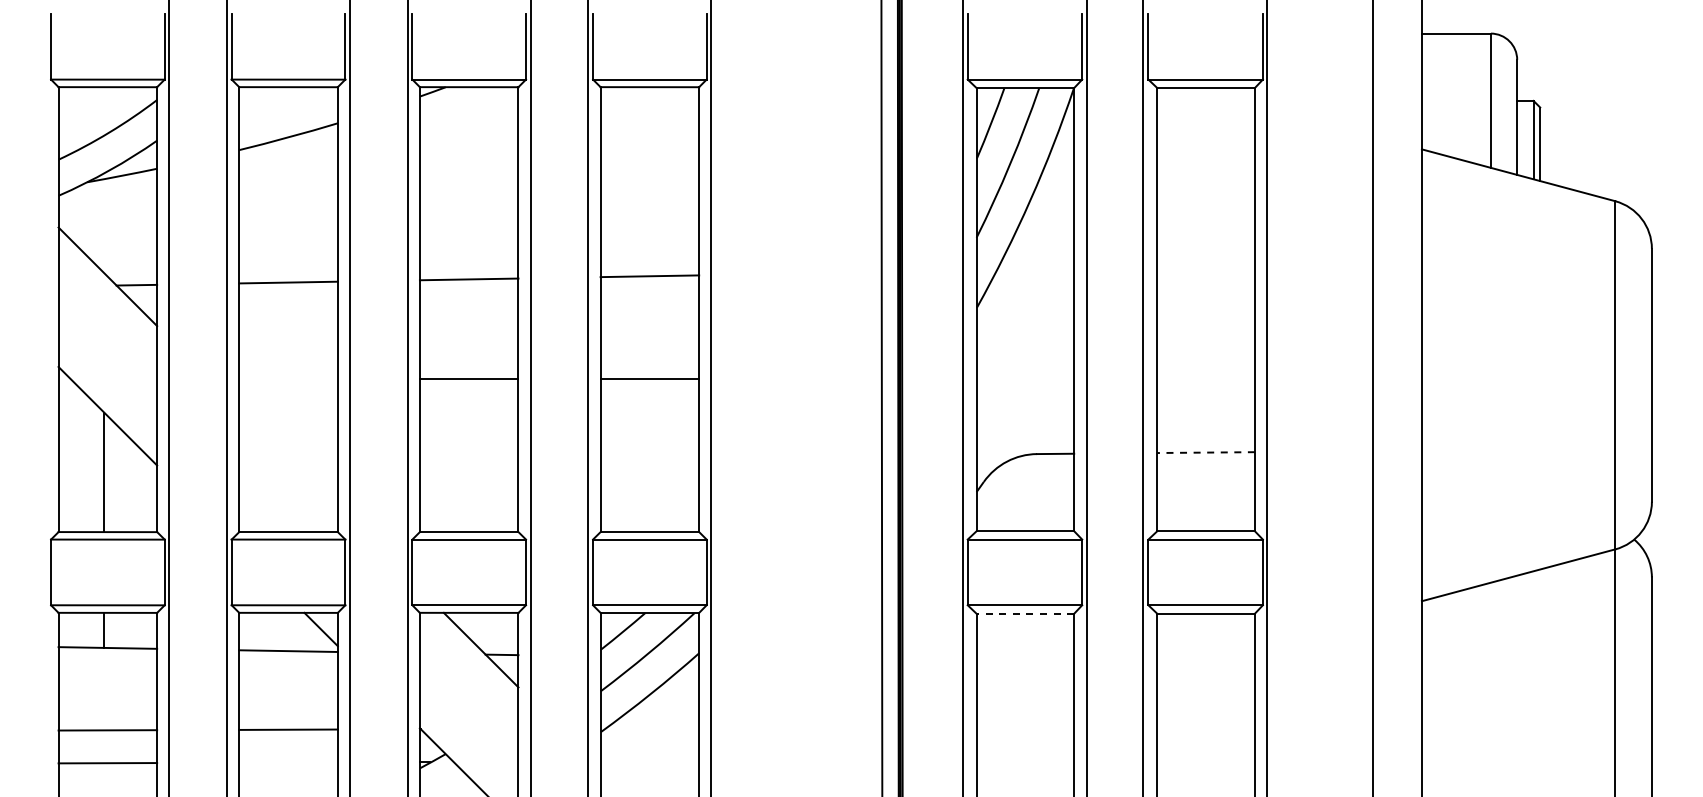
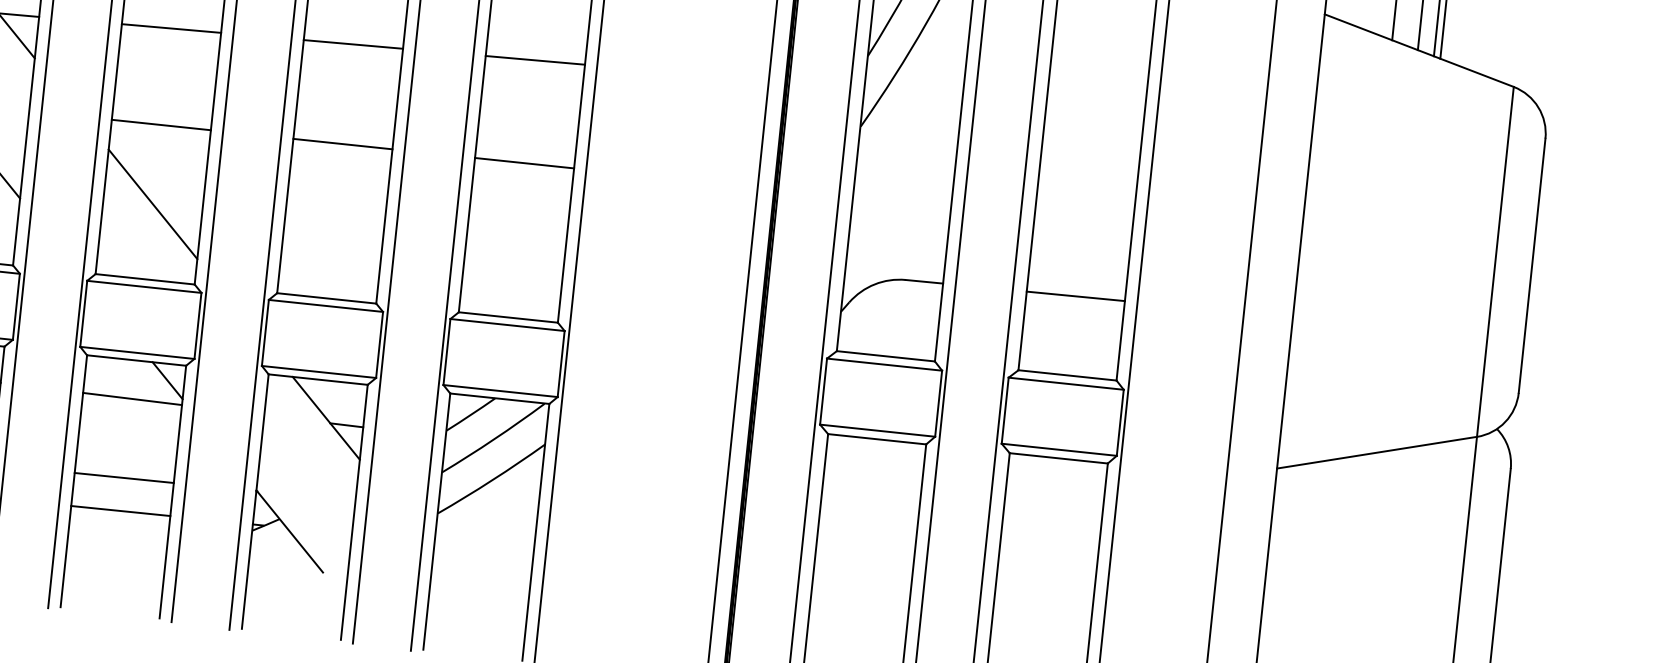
line: (288, 378) -> (161, 124), added
line: (1206, 452) -> (1076, 296), dashed -> solid
line: (288, 457) -> (152, 204), added
line: (1025, 613) -> (877, 439), dashed -> solid
line: (288, 762) -> (120, 510), added

